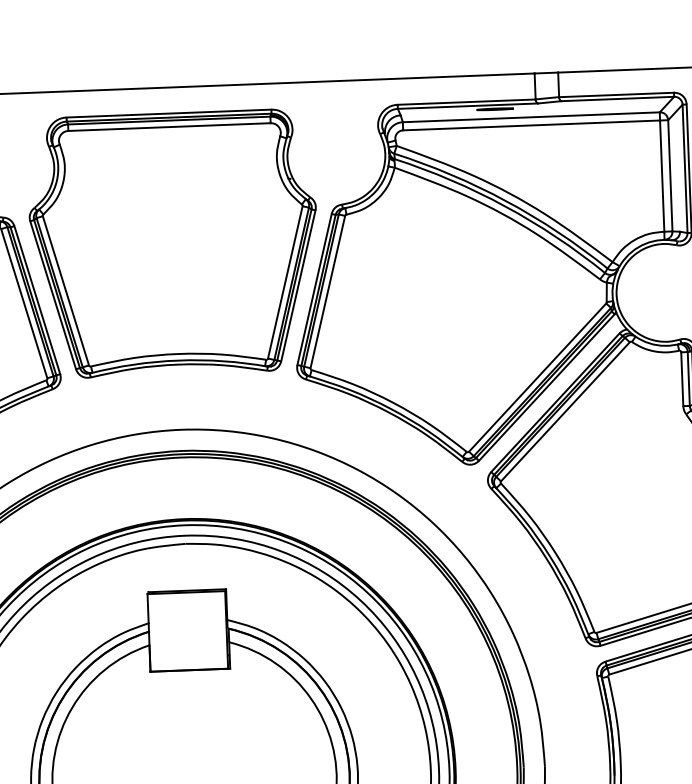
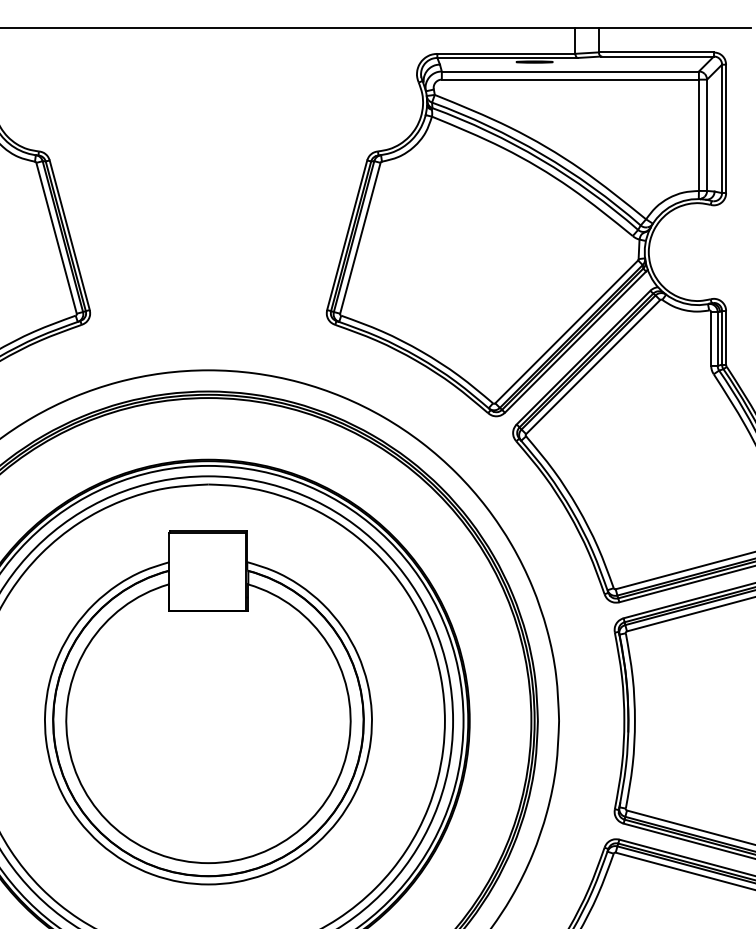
part: (174, 244) -> (208, 184), removed

